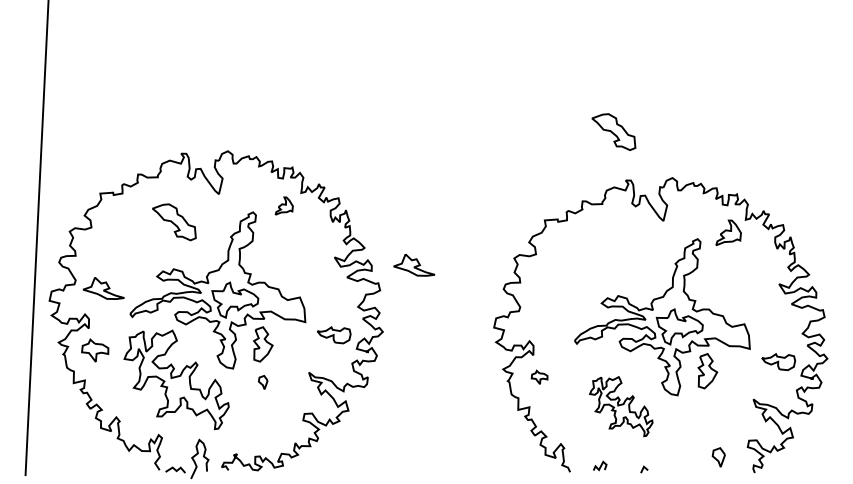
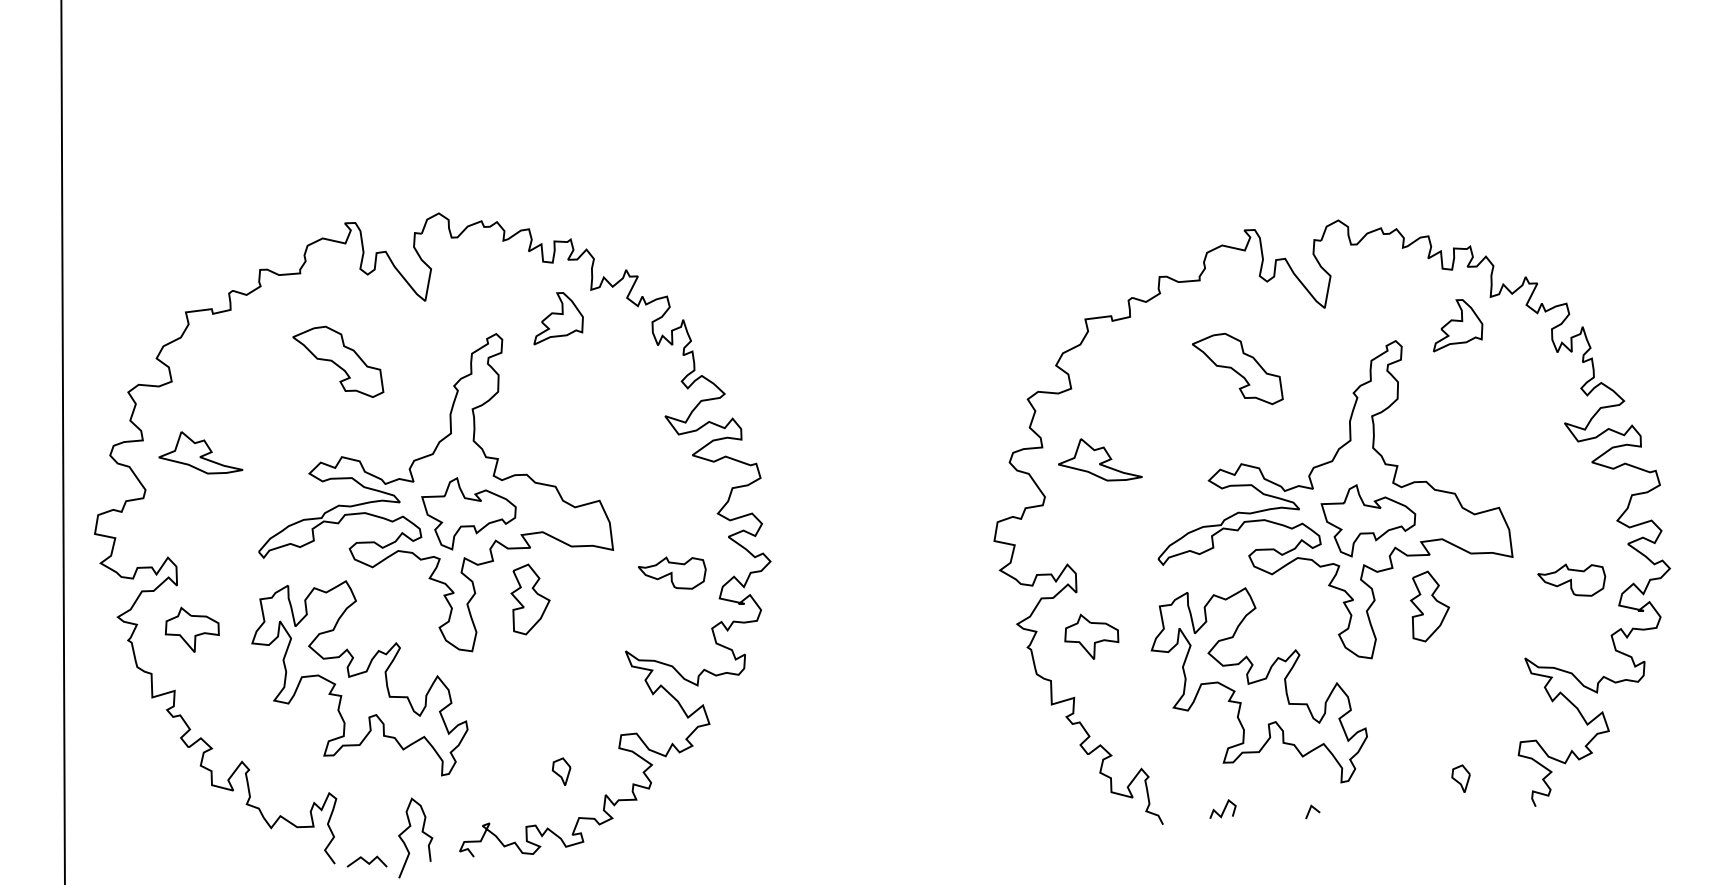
part: (613, 131) -> (1236, 368), moved
part: (284, 205) -> (558, 316), size x1.43
part: (414, 264) -> (1100, 458), moved
part: (103, 288) -> (199, 452), moved
part: (539, 377) -> (1091, 636), size x1.67
part: (262, 382) -> (560, 771), moved
part: (621, 406) -> (1259, 686), size x1.67
part: (718, 456) -> (1460, 777), size x0.71

